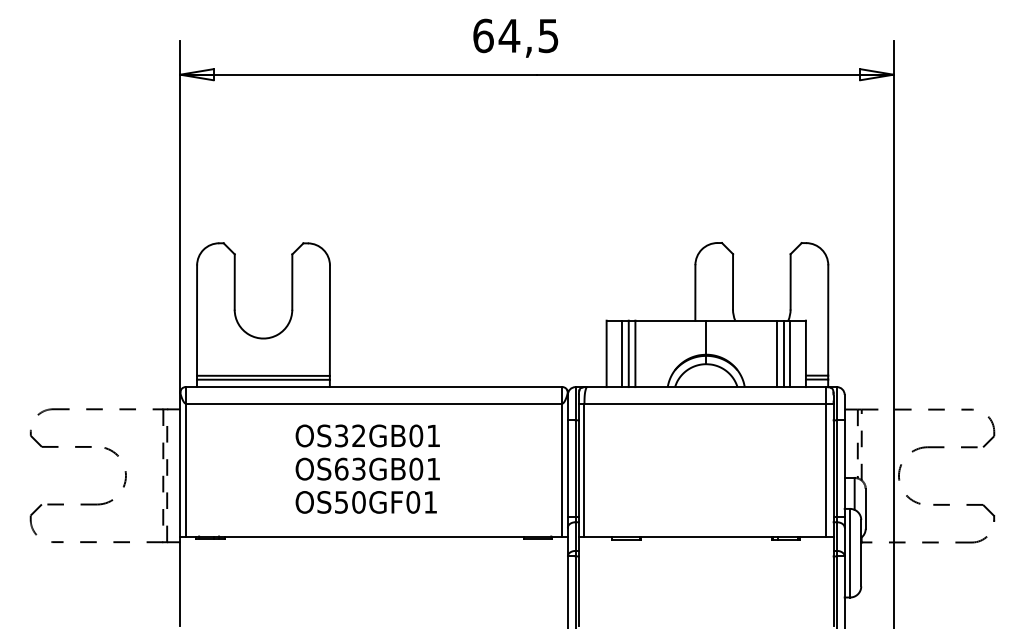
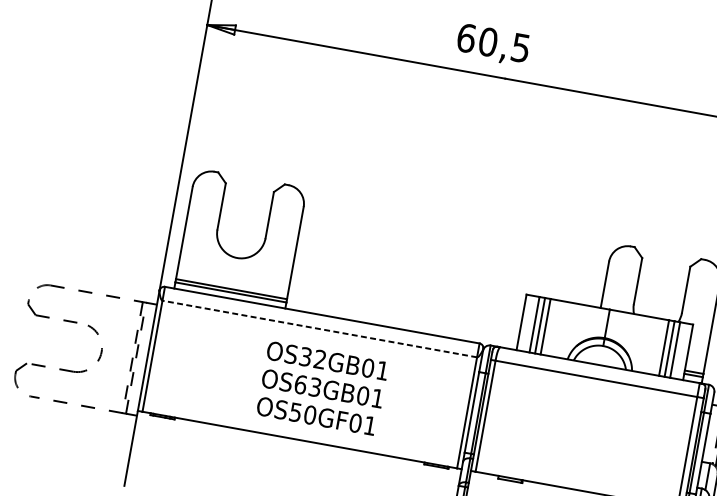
text: (509, 35) -> (488, 41), 64,5 -> 60,5
line: (373, 403) -> (319, 328), solid -> dashed
text: (367, 468) -> (322, 388), moved

